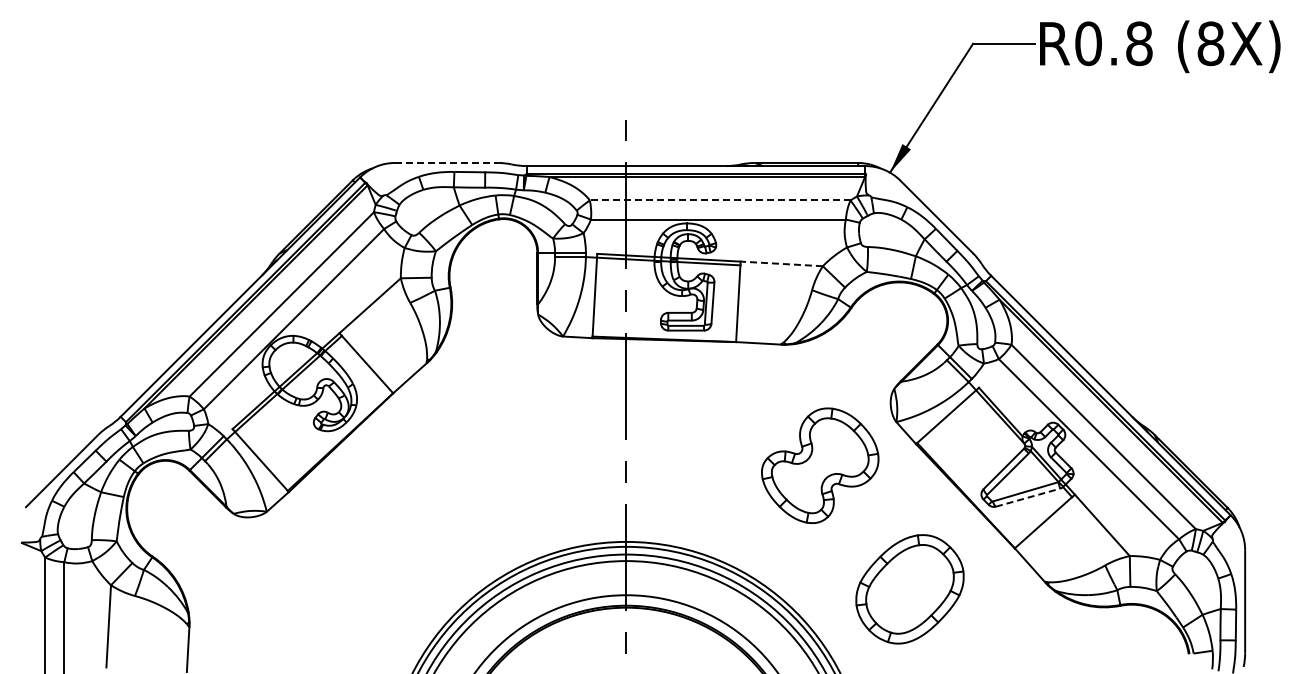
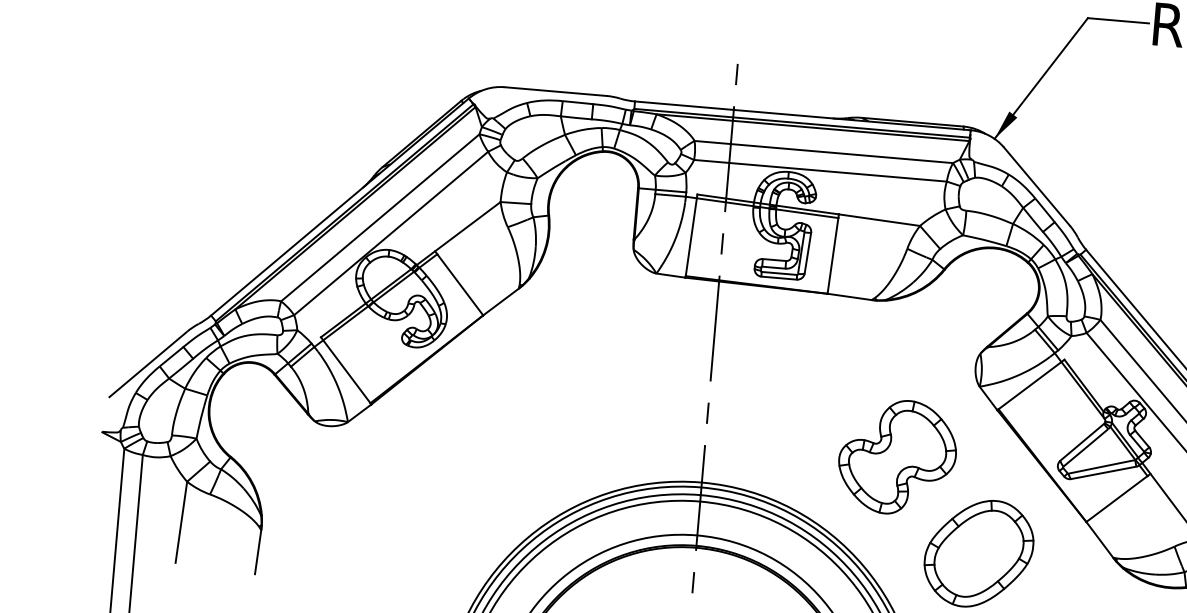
line: (446, 162) -> (555, 91), dashed -> solid
line: (719, 200) -> (823, 151), dashed -> solid
line: (781, 263) -> (879, 219), dashed -> solid
part: (820, 465) -> (897, 457), moved
line: (1028, 497) -> (1104, 472), dashed -> solid

